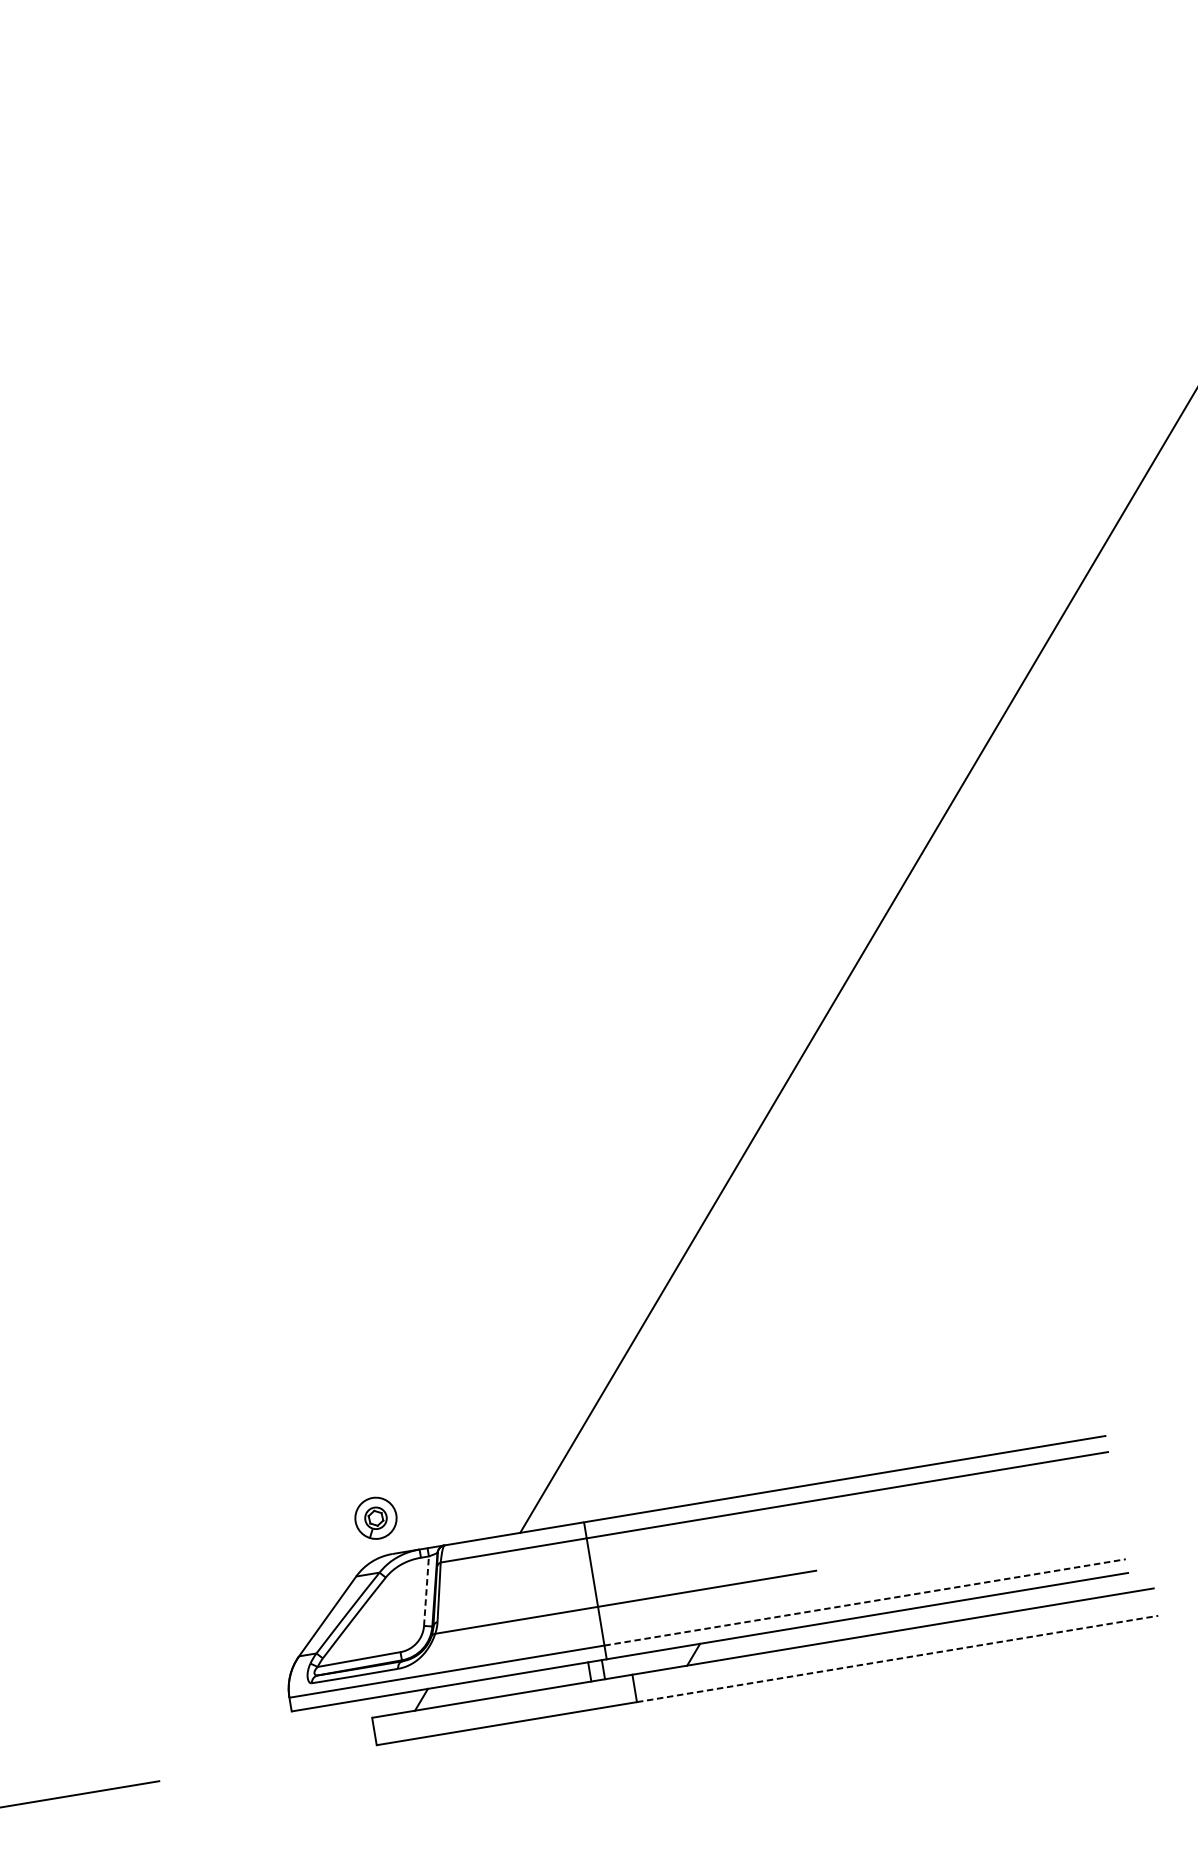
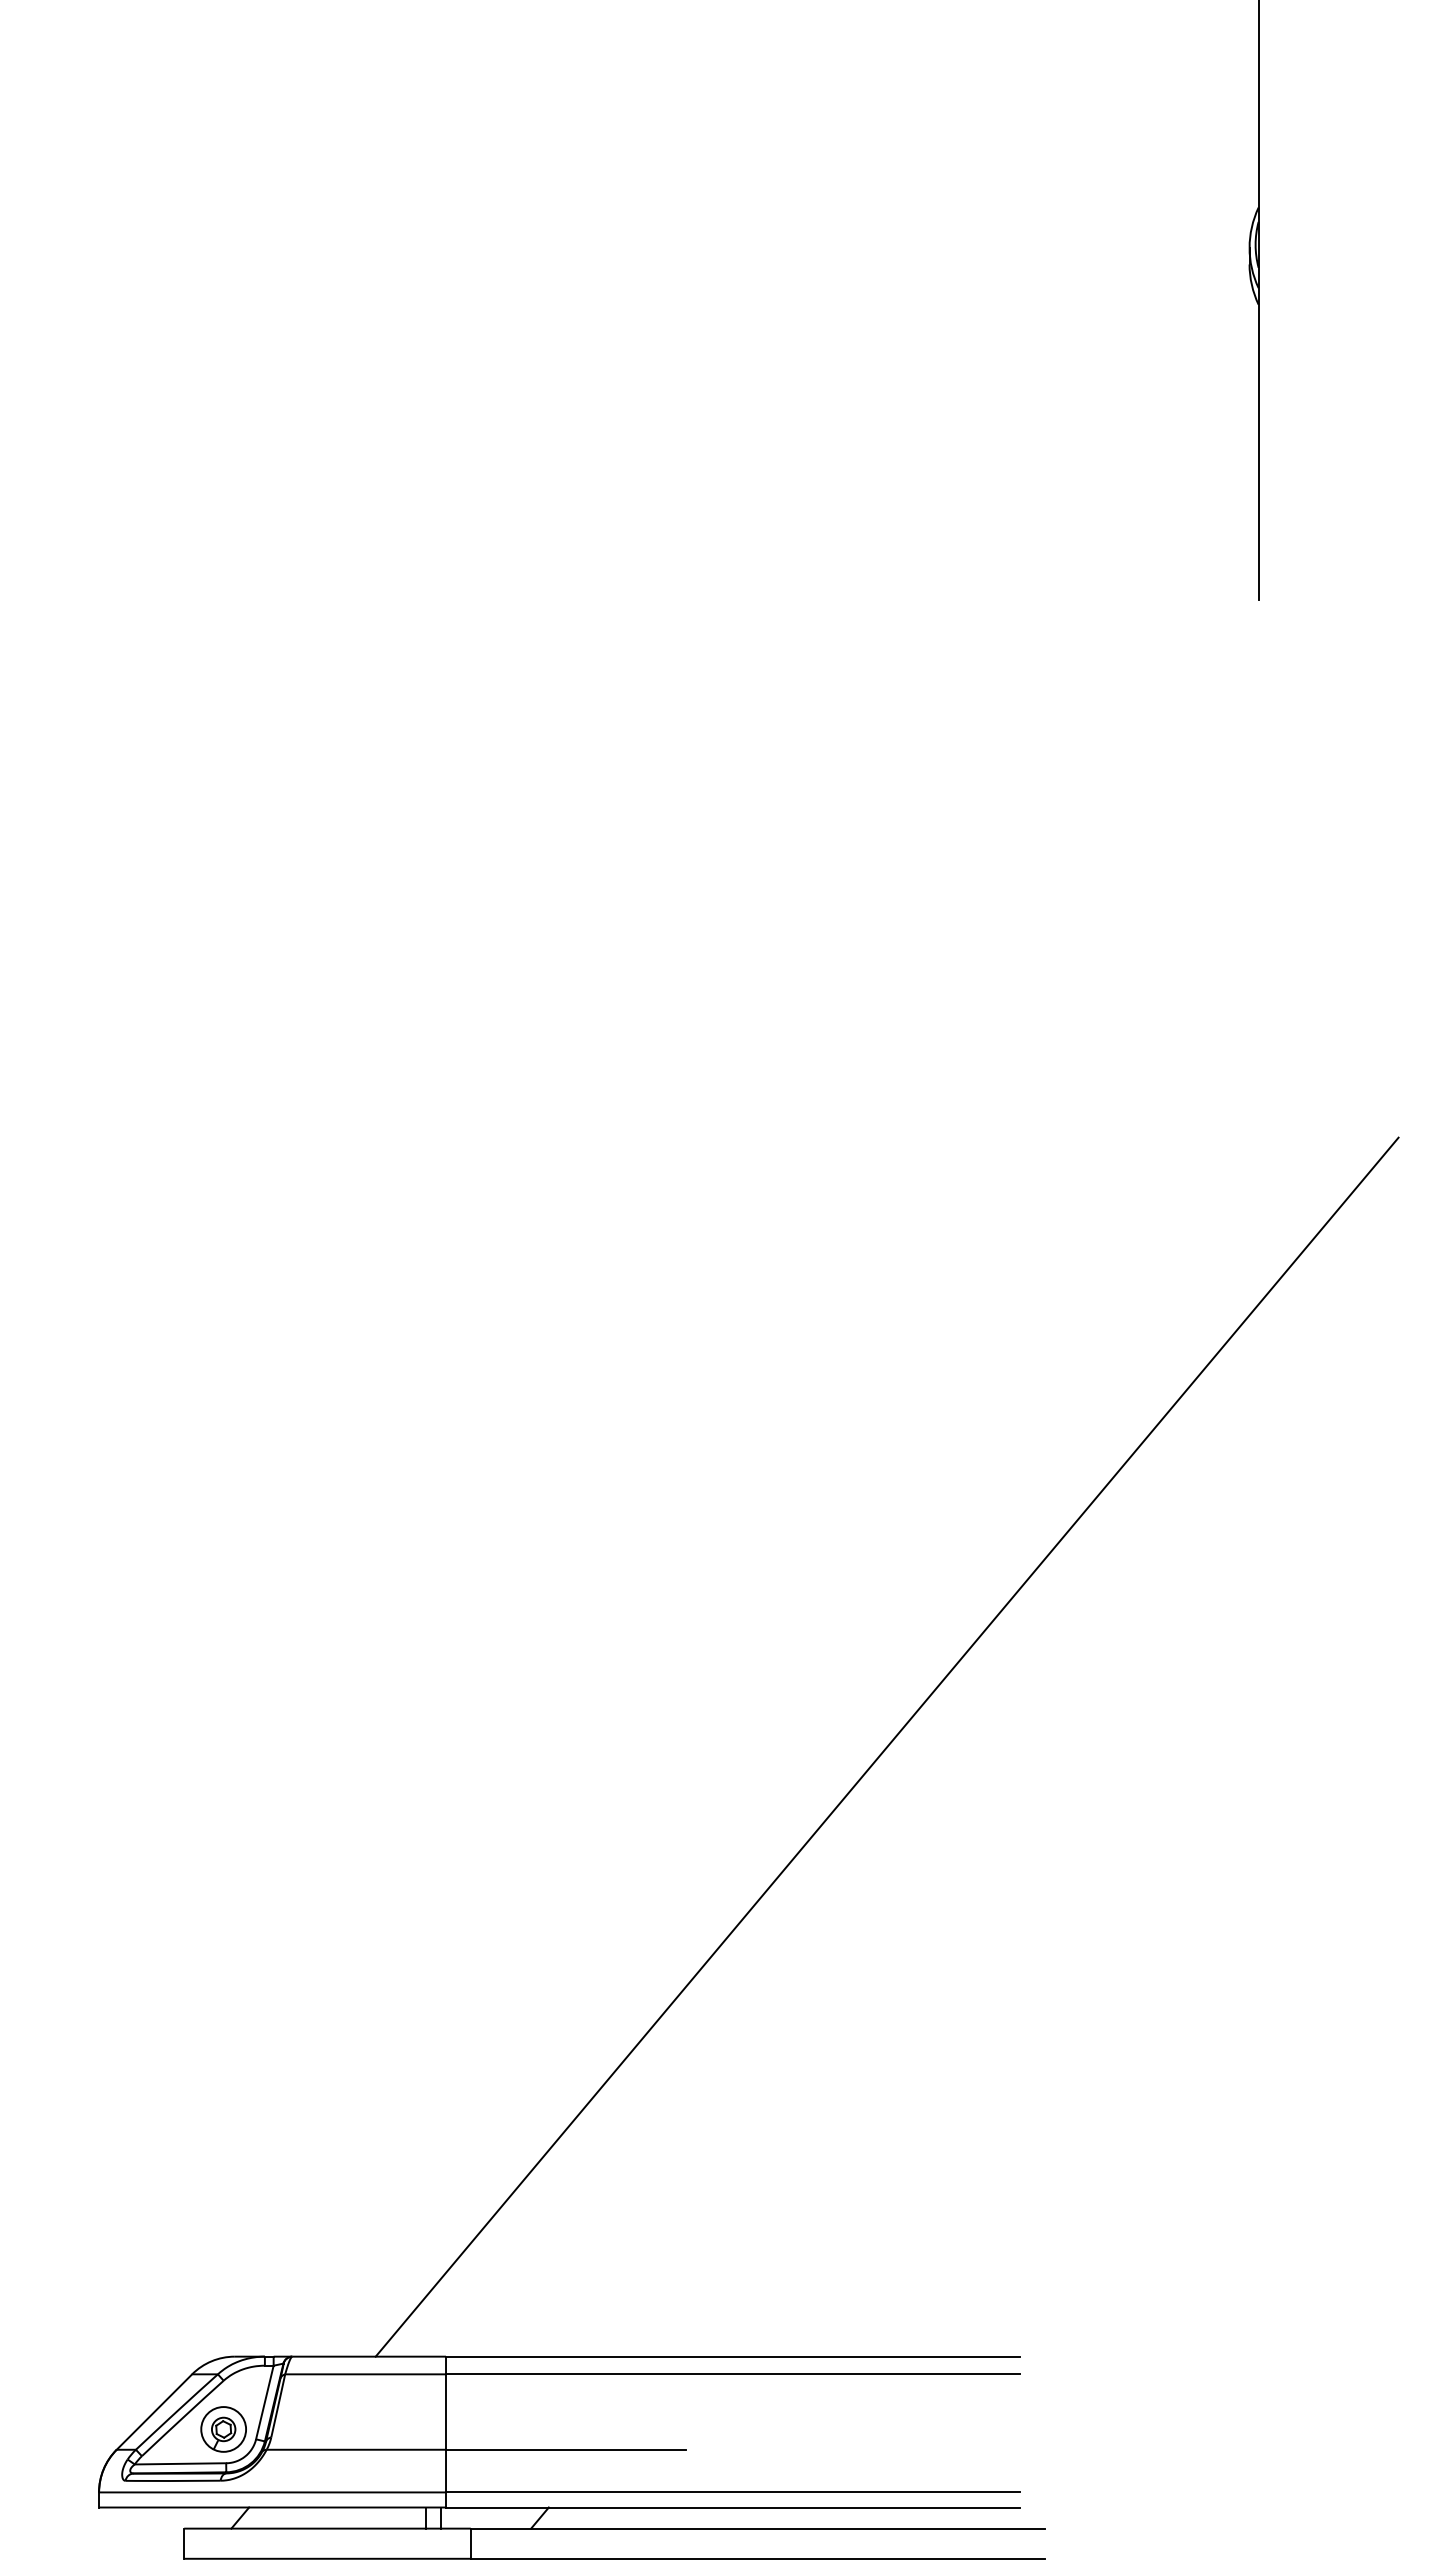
part: (375, 1518) -> (223, 2429), moved
line: (426, 1591) -> (264, 2402), dashed -> solid
line: (865, 1602) -> (733, 2492), dashed -> solid
line: (898, 1658) -> (758, 2558), dashed -> solid

